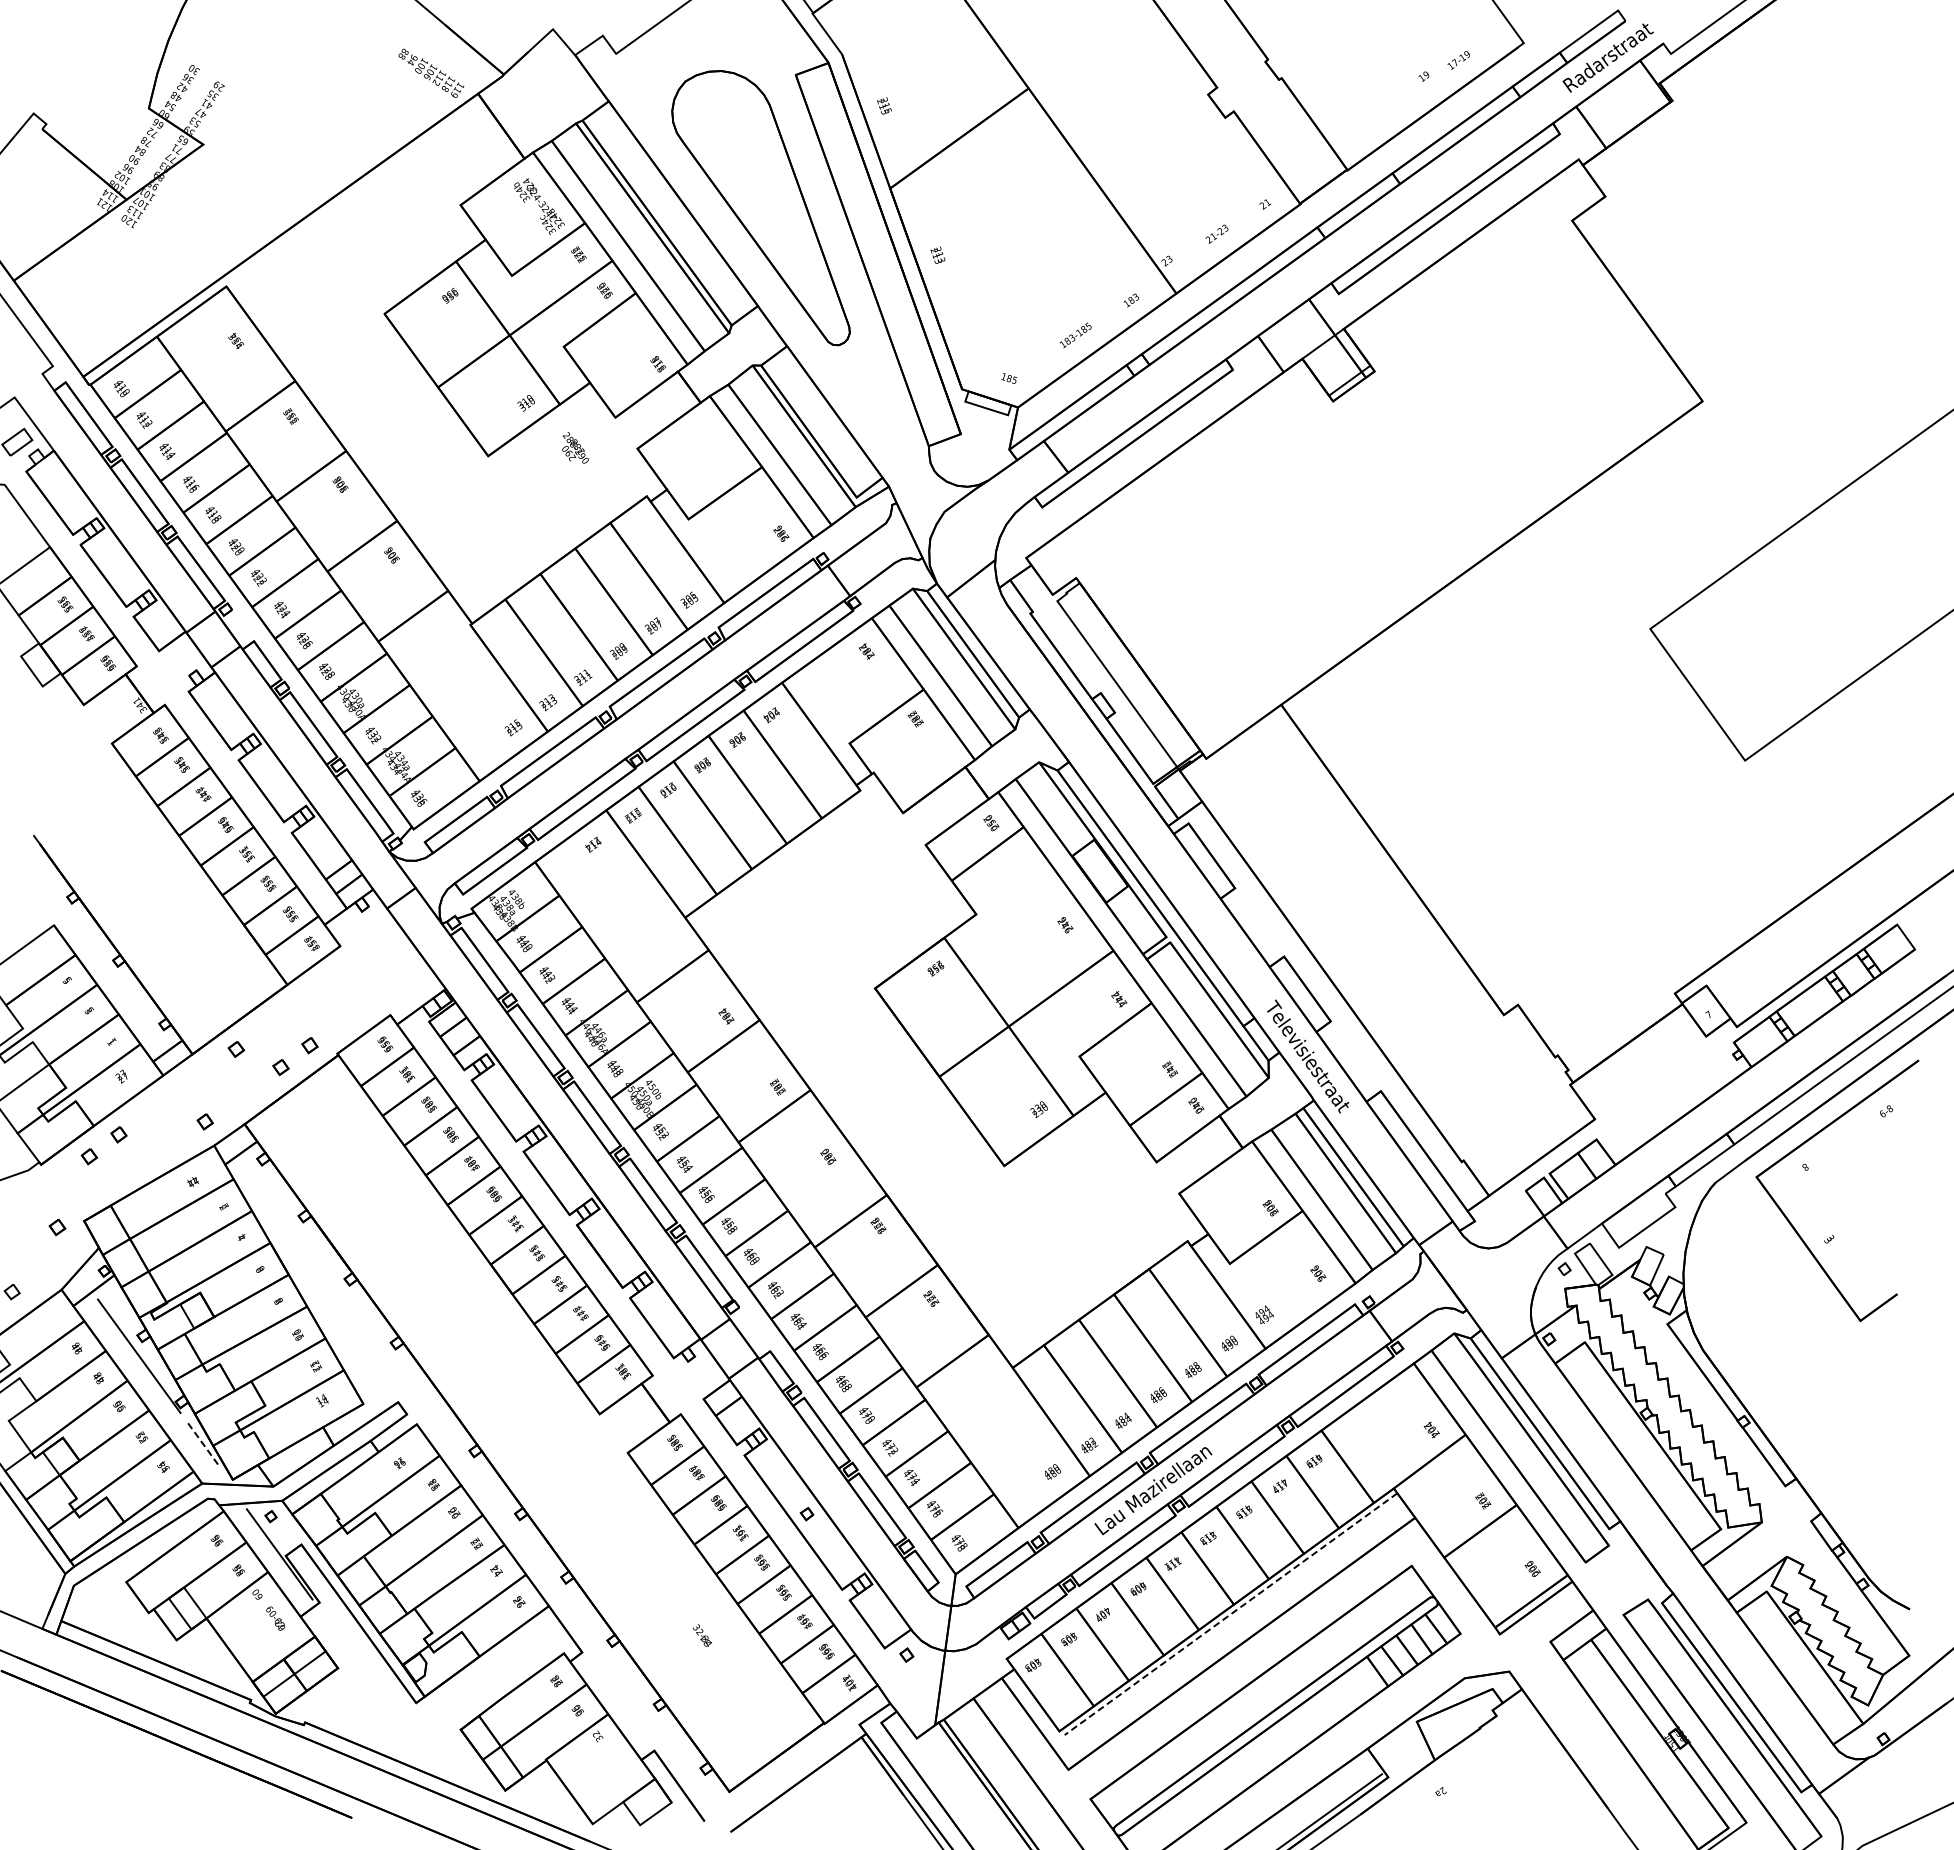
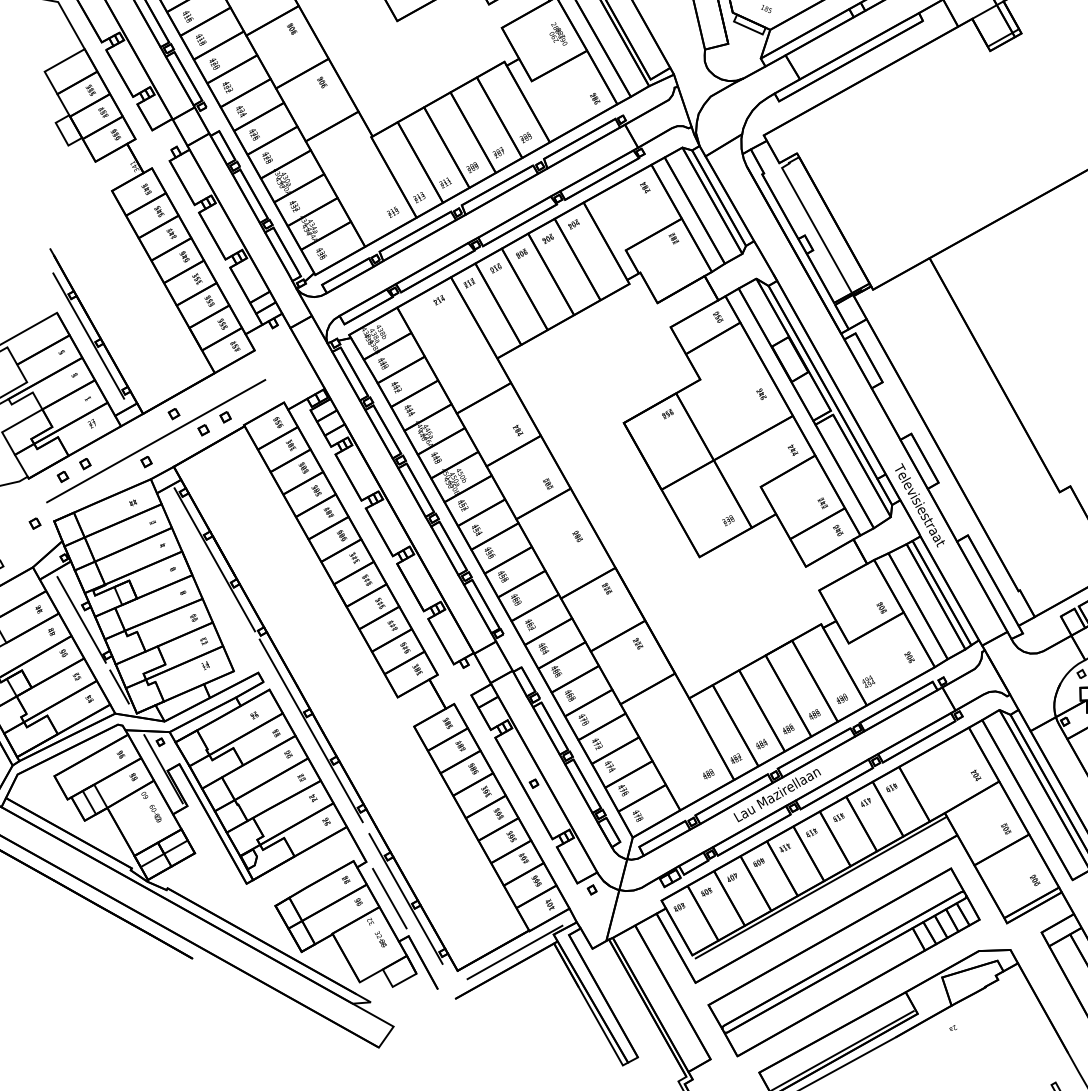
text: (575, 447) -> (559, 33), moved
line: (102, 952) -> (88, 335), added
line: (215, 1090) -> (156, 440), added
line: (317, 1249) -> (214, 559), added
line: (203, 1445) -> (119, 687), dashed -> solid
line: (482, 1475) -> (311, 730), added
line: (1231, 1614) -> (821, 887), dashed -> solid
text: (702, 1635) -> (380, 939), moved
line: (643, 1698) -> (405, 898), added
line: (621, 1700) -> (389, 898), added
line: (807, 1755) -> (514, 951), added

